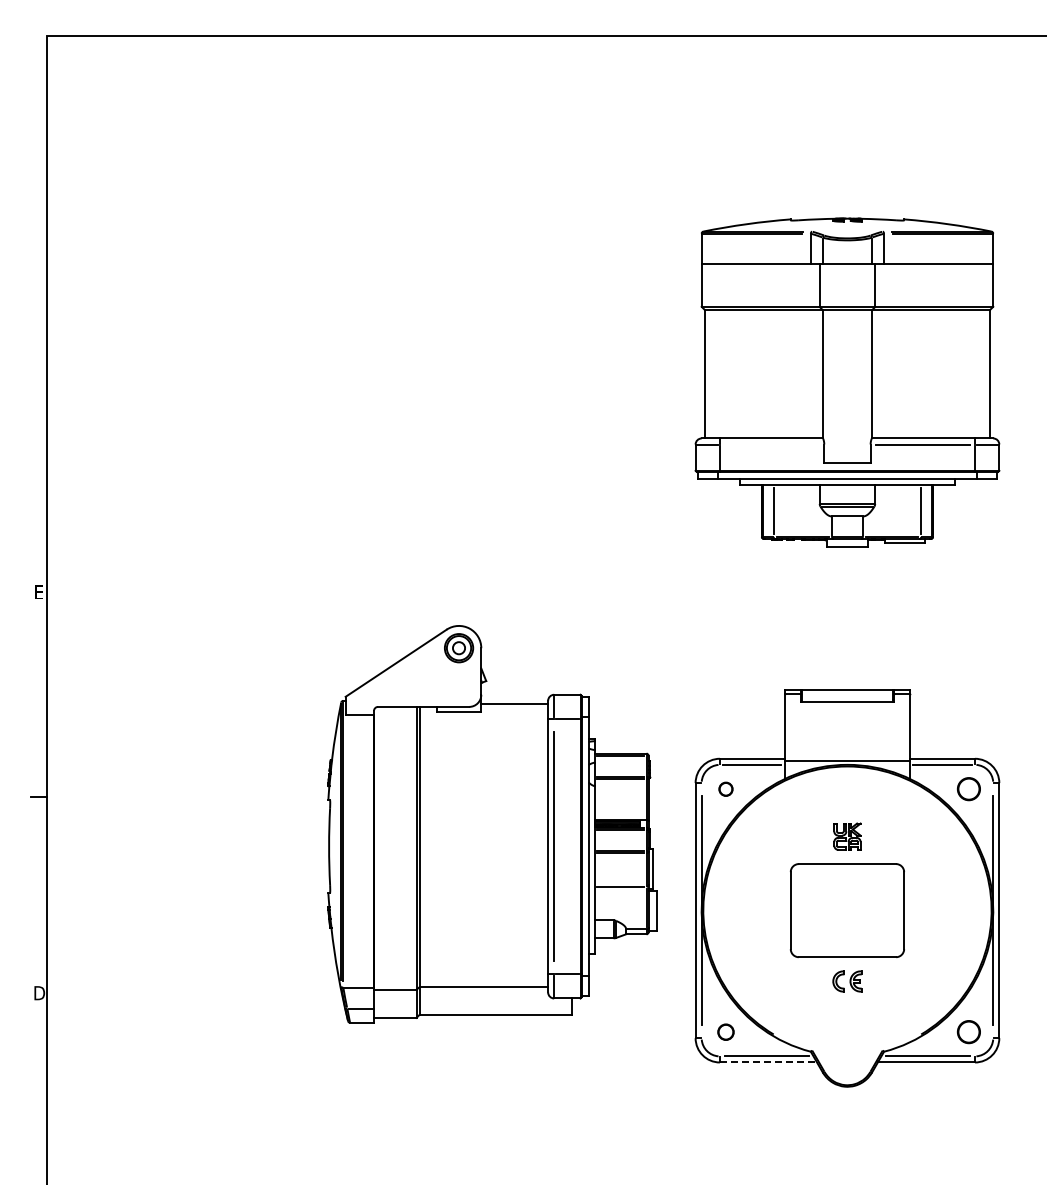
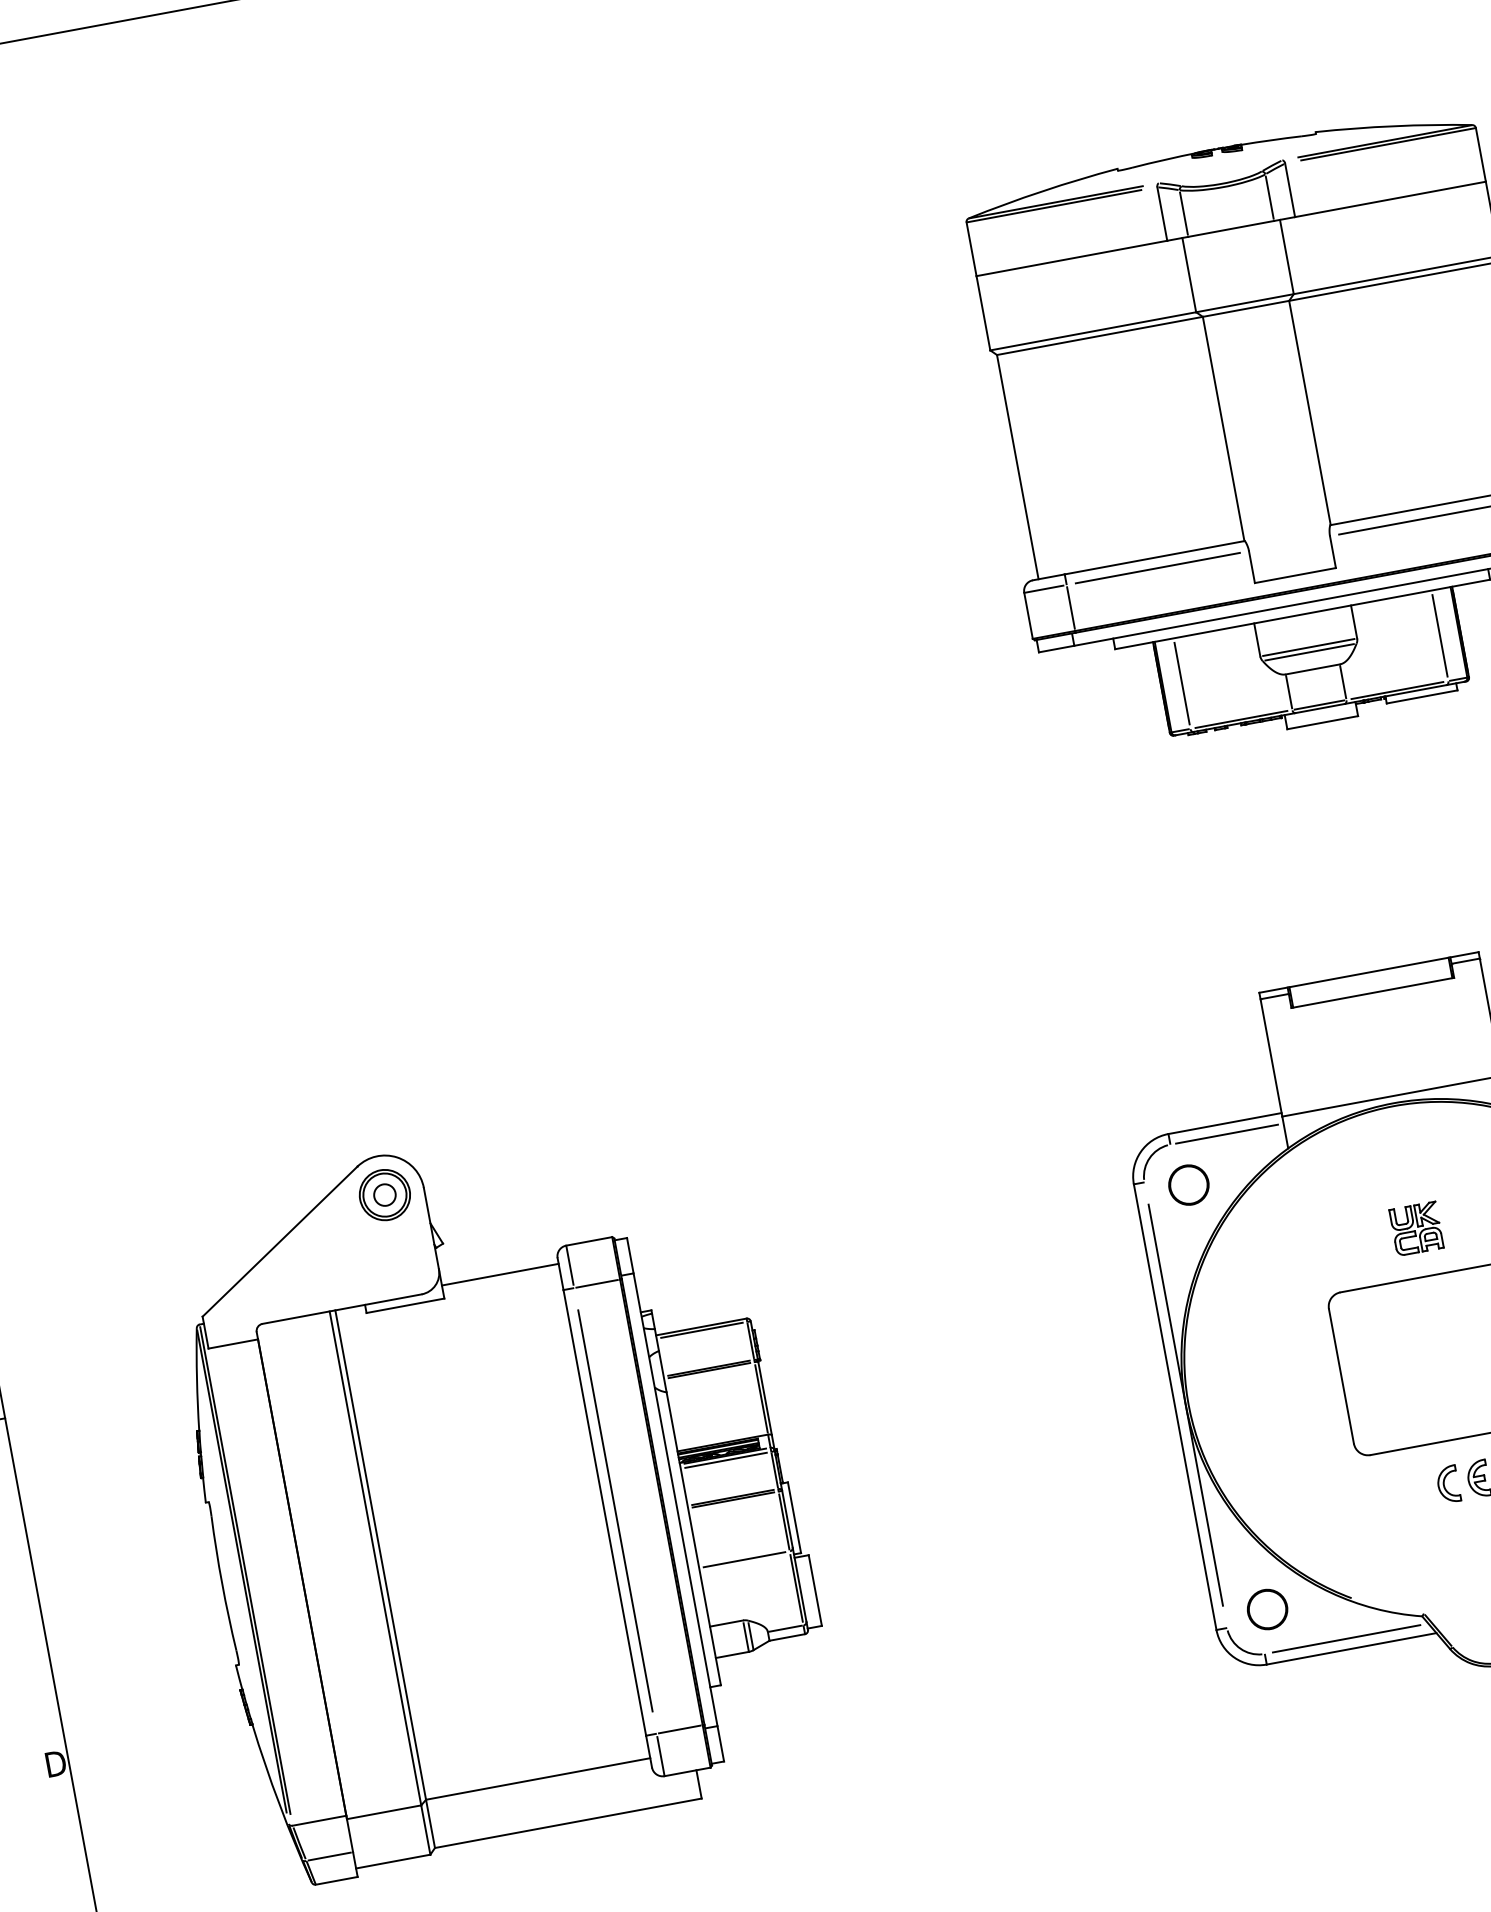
line: (772, 444) -> (1158, 567), added
circle: (725, 789) -> (1188, 1185), size x1.67
part: (492, 824) -> (500, 1492), moved
circle: (725, 1032) -> (1266, 1610), size x1.43
line: (768, 1062) -> (1351, 1648), dashed -> solid

